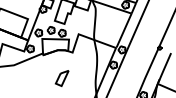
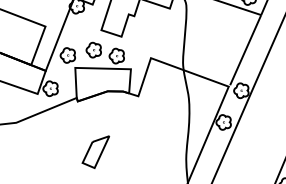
part: (61, 78) -> (94, 152), moved

